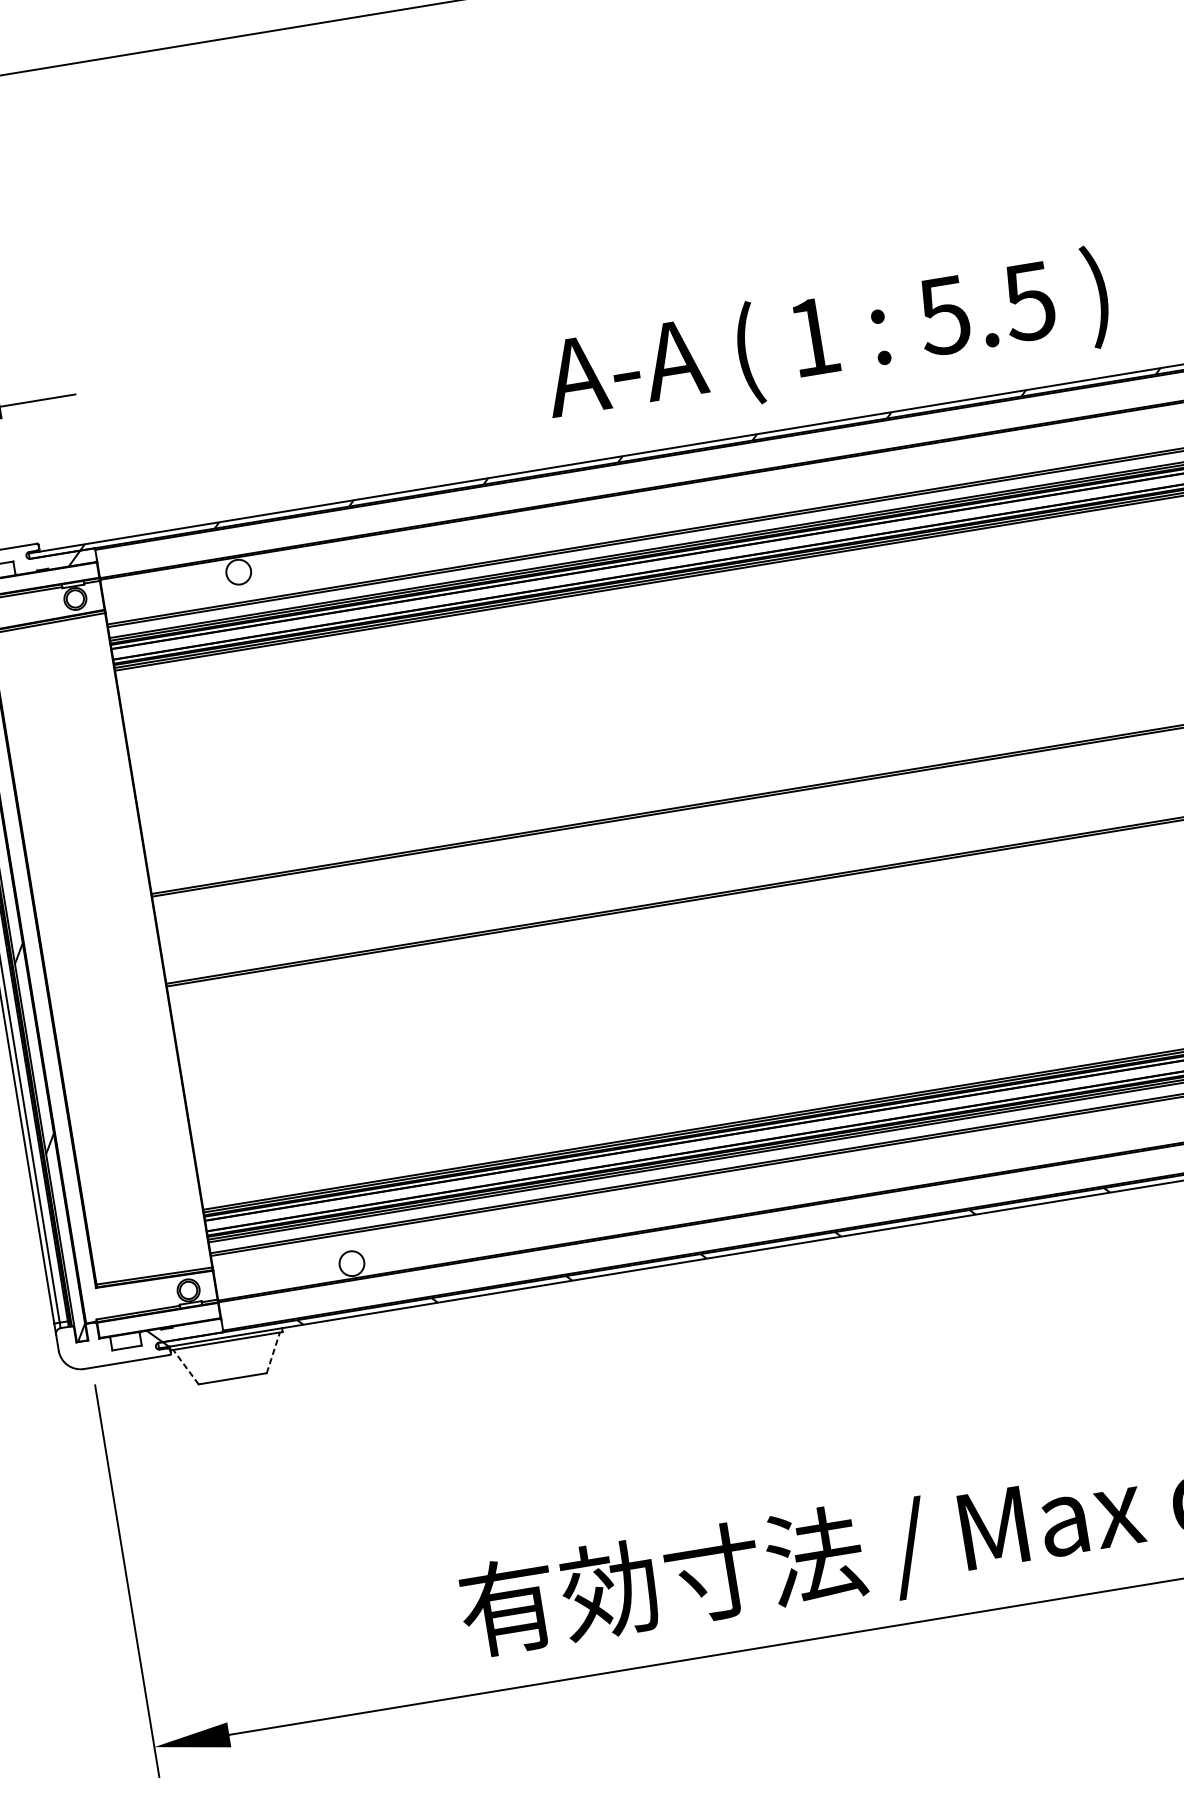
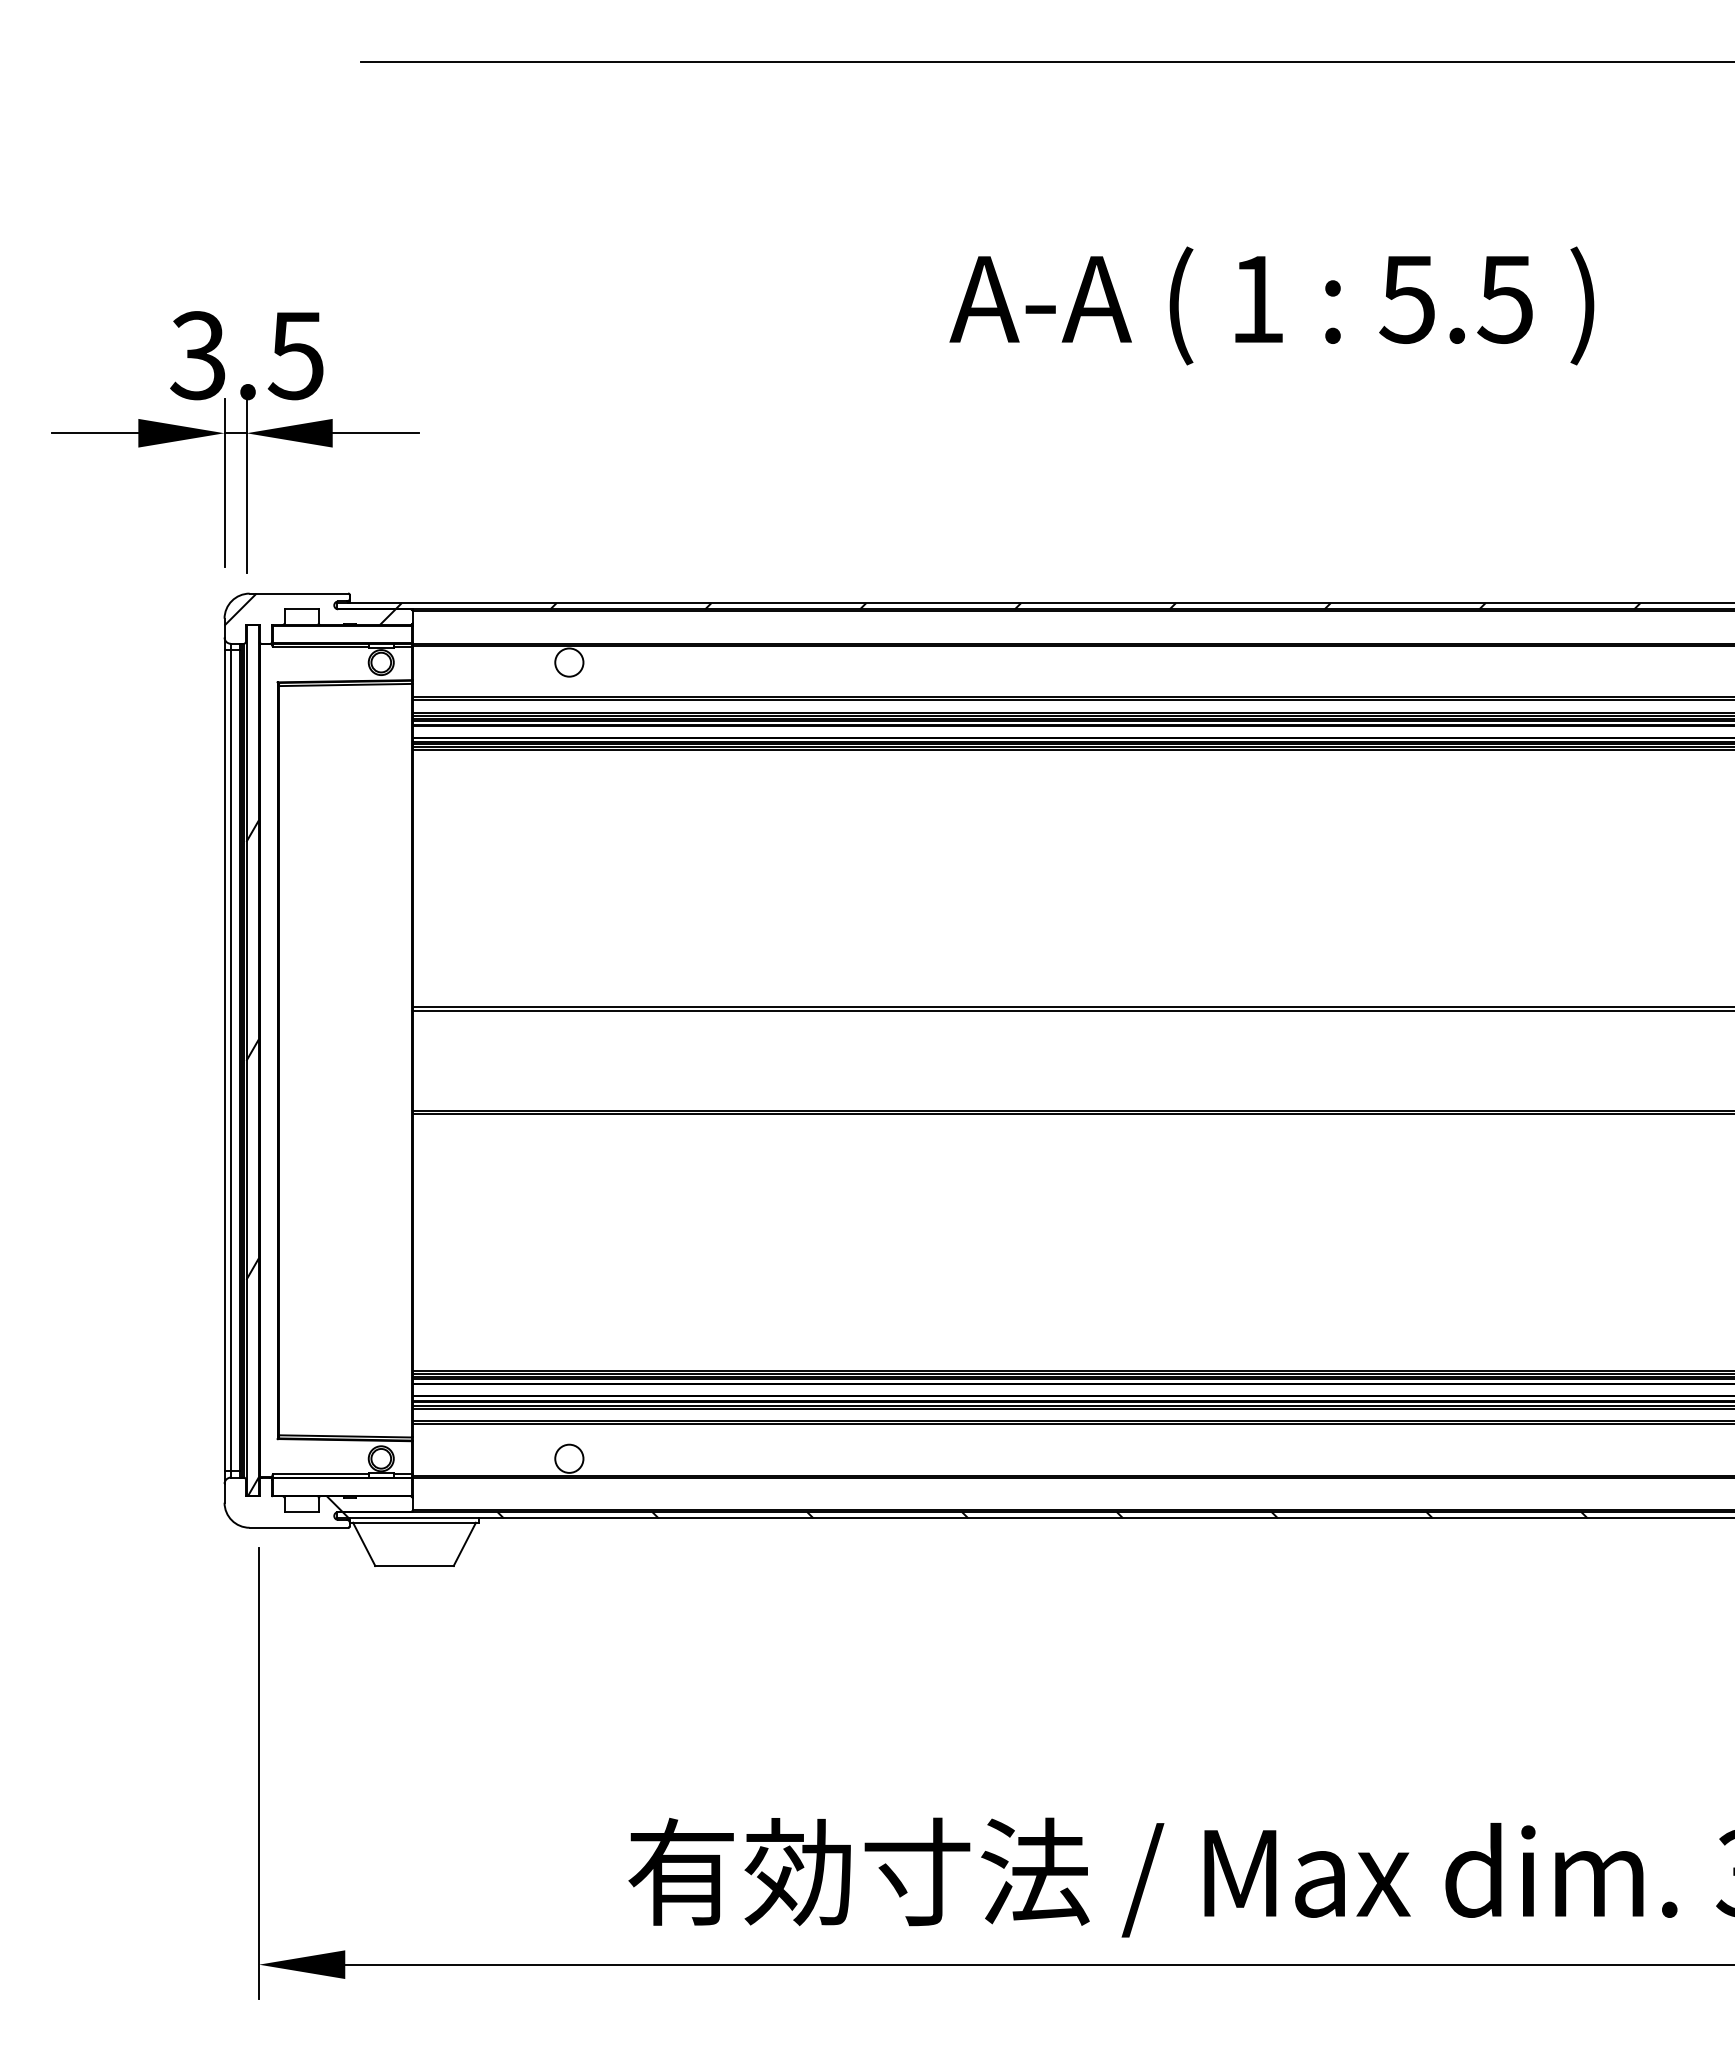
text: (826, 340) -> (1271, 305), moved
line: (273, 1351) -> (465, 1543), dashed -> solid
line: (185, 1366) -> (363, 1543), dashed -> solid

